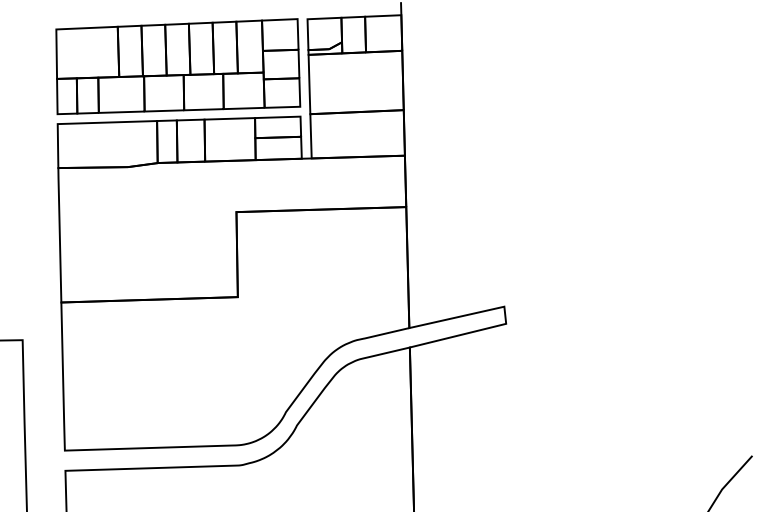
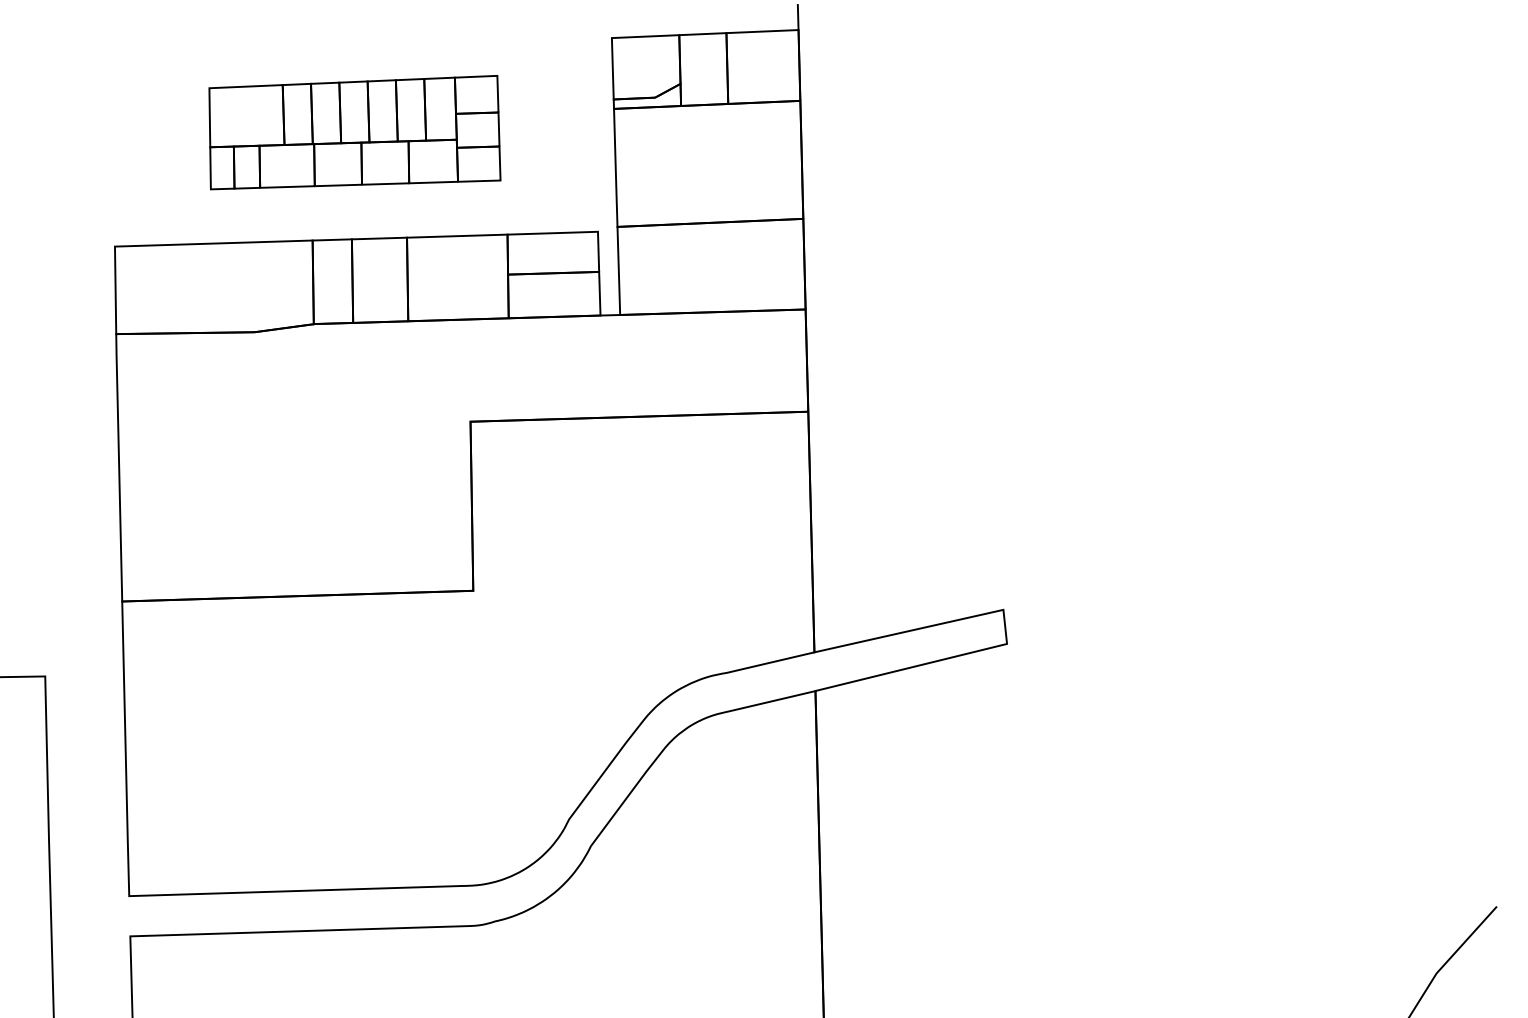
part: (178, 66) -> (355, 132), size x0.6

